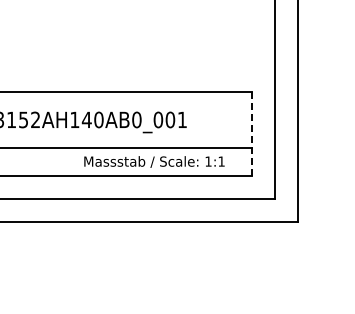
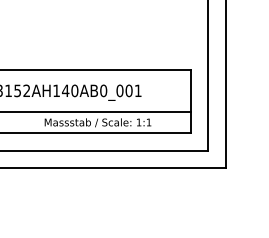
line: (251, 133) -> (190, 101), dashed -> solid
text: (154, 161) -> (98, 122), moved

